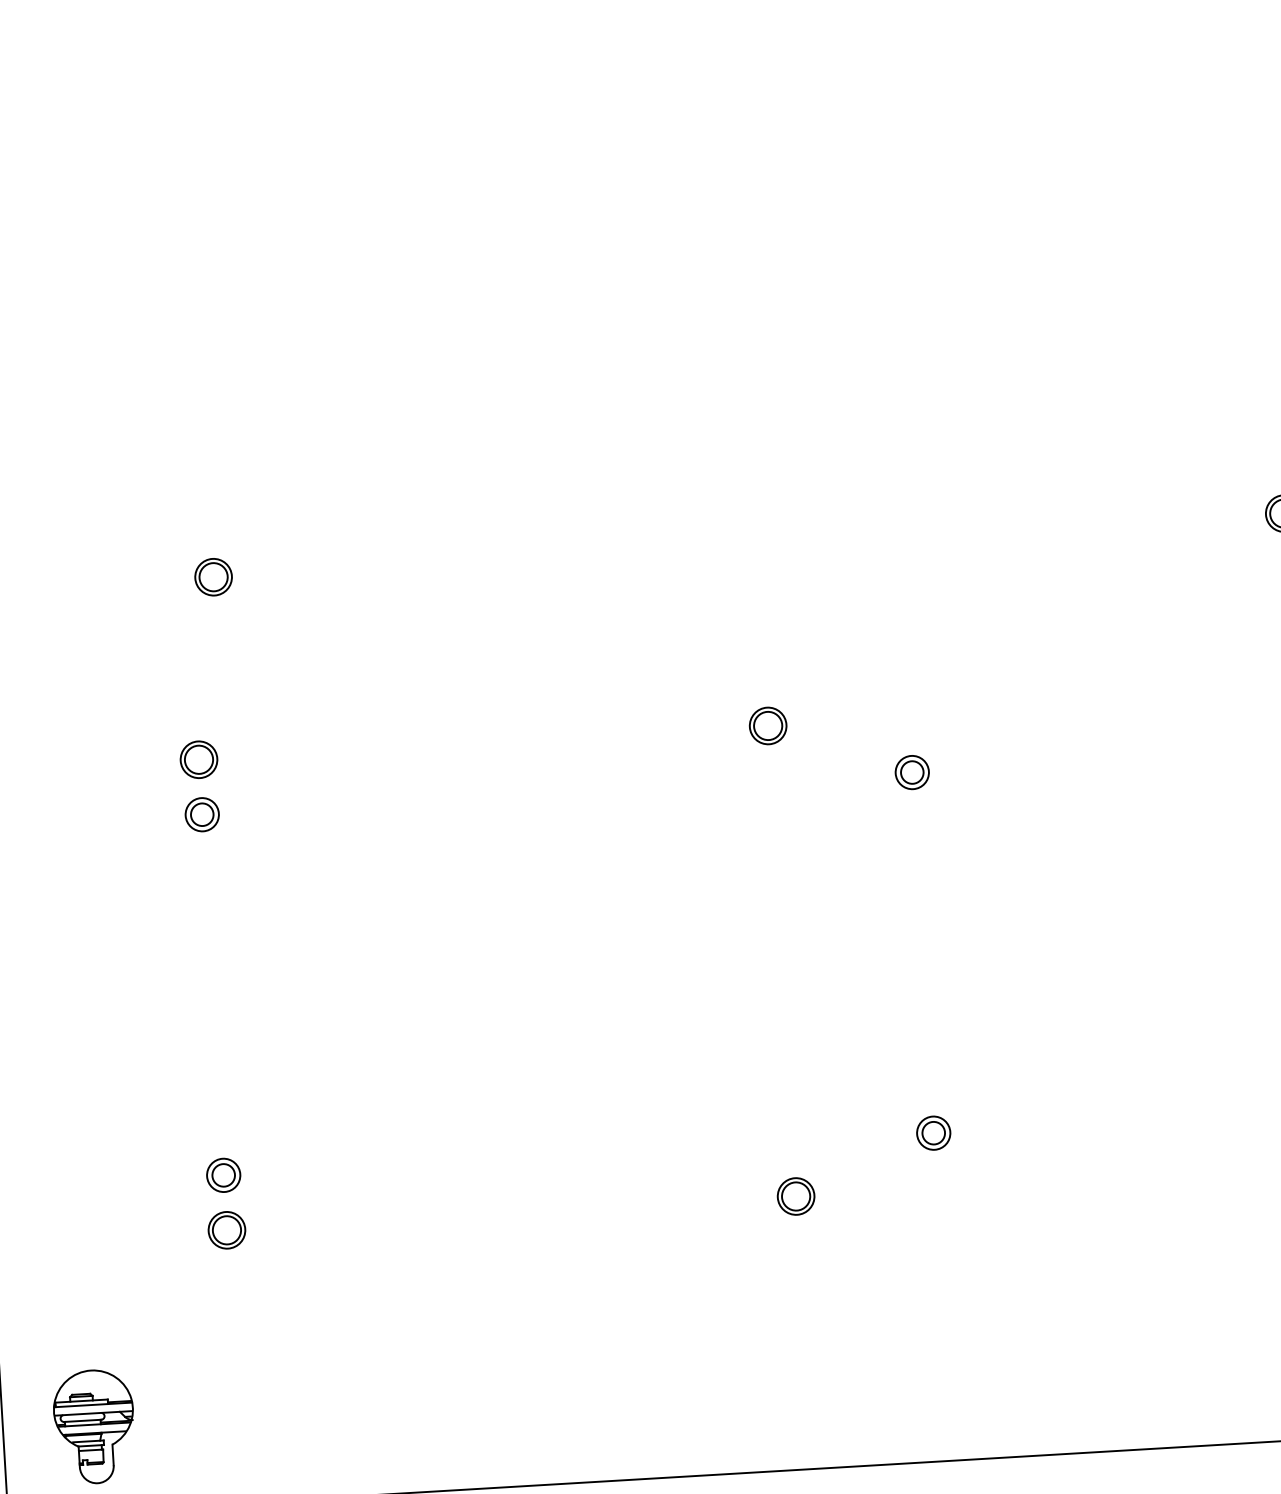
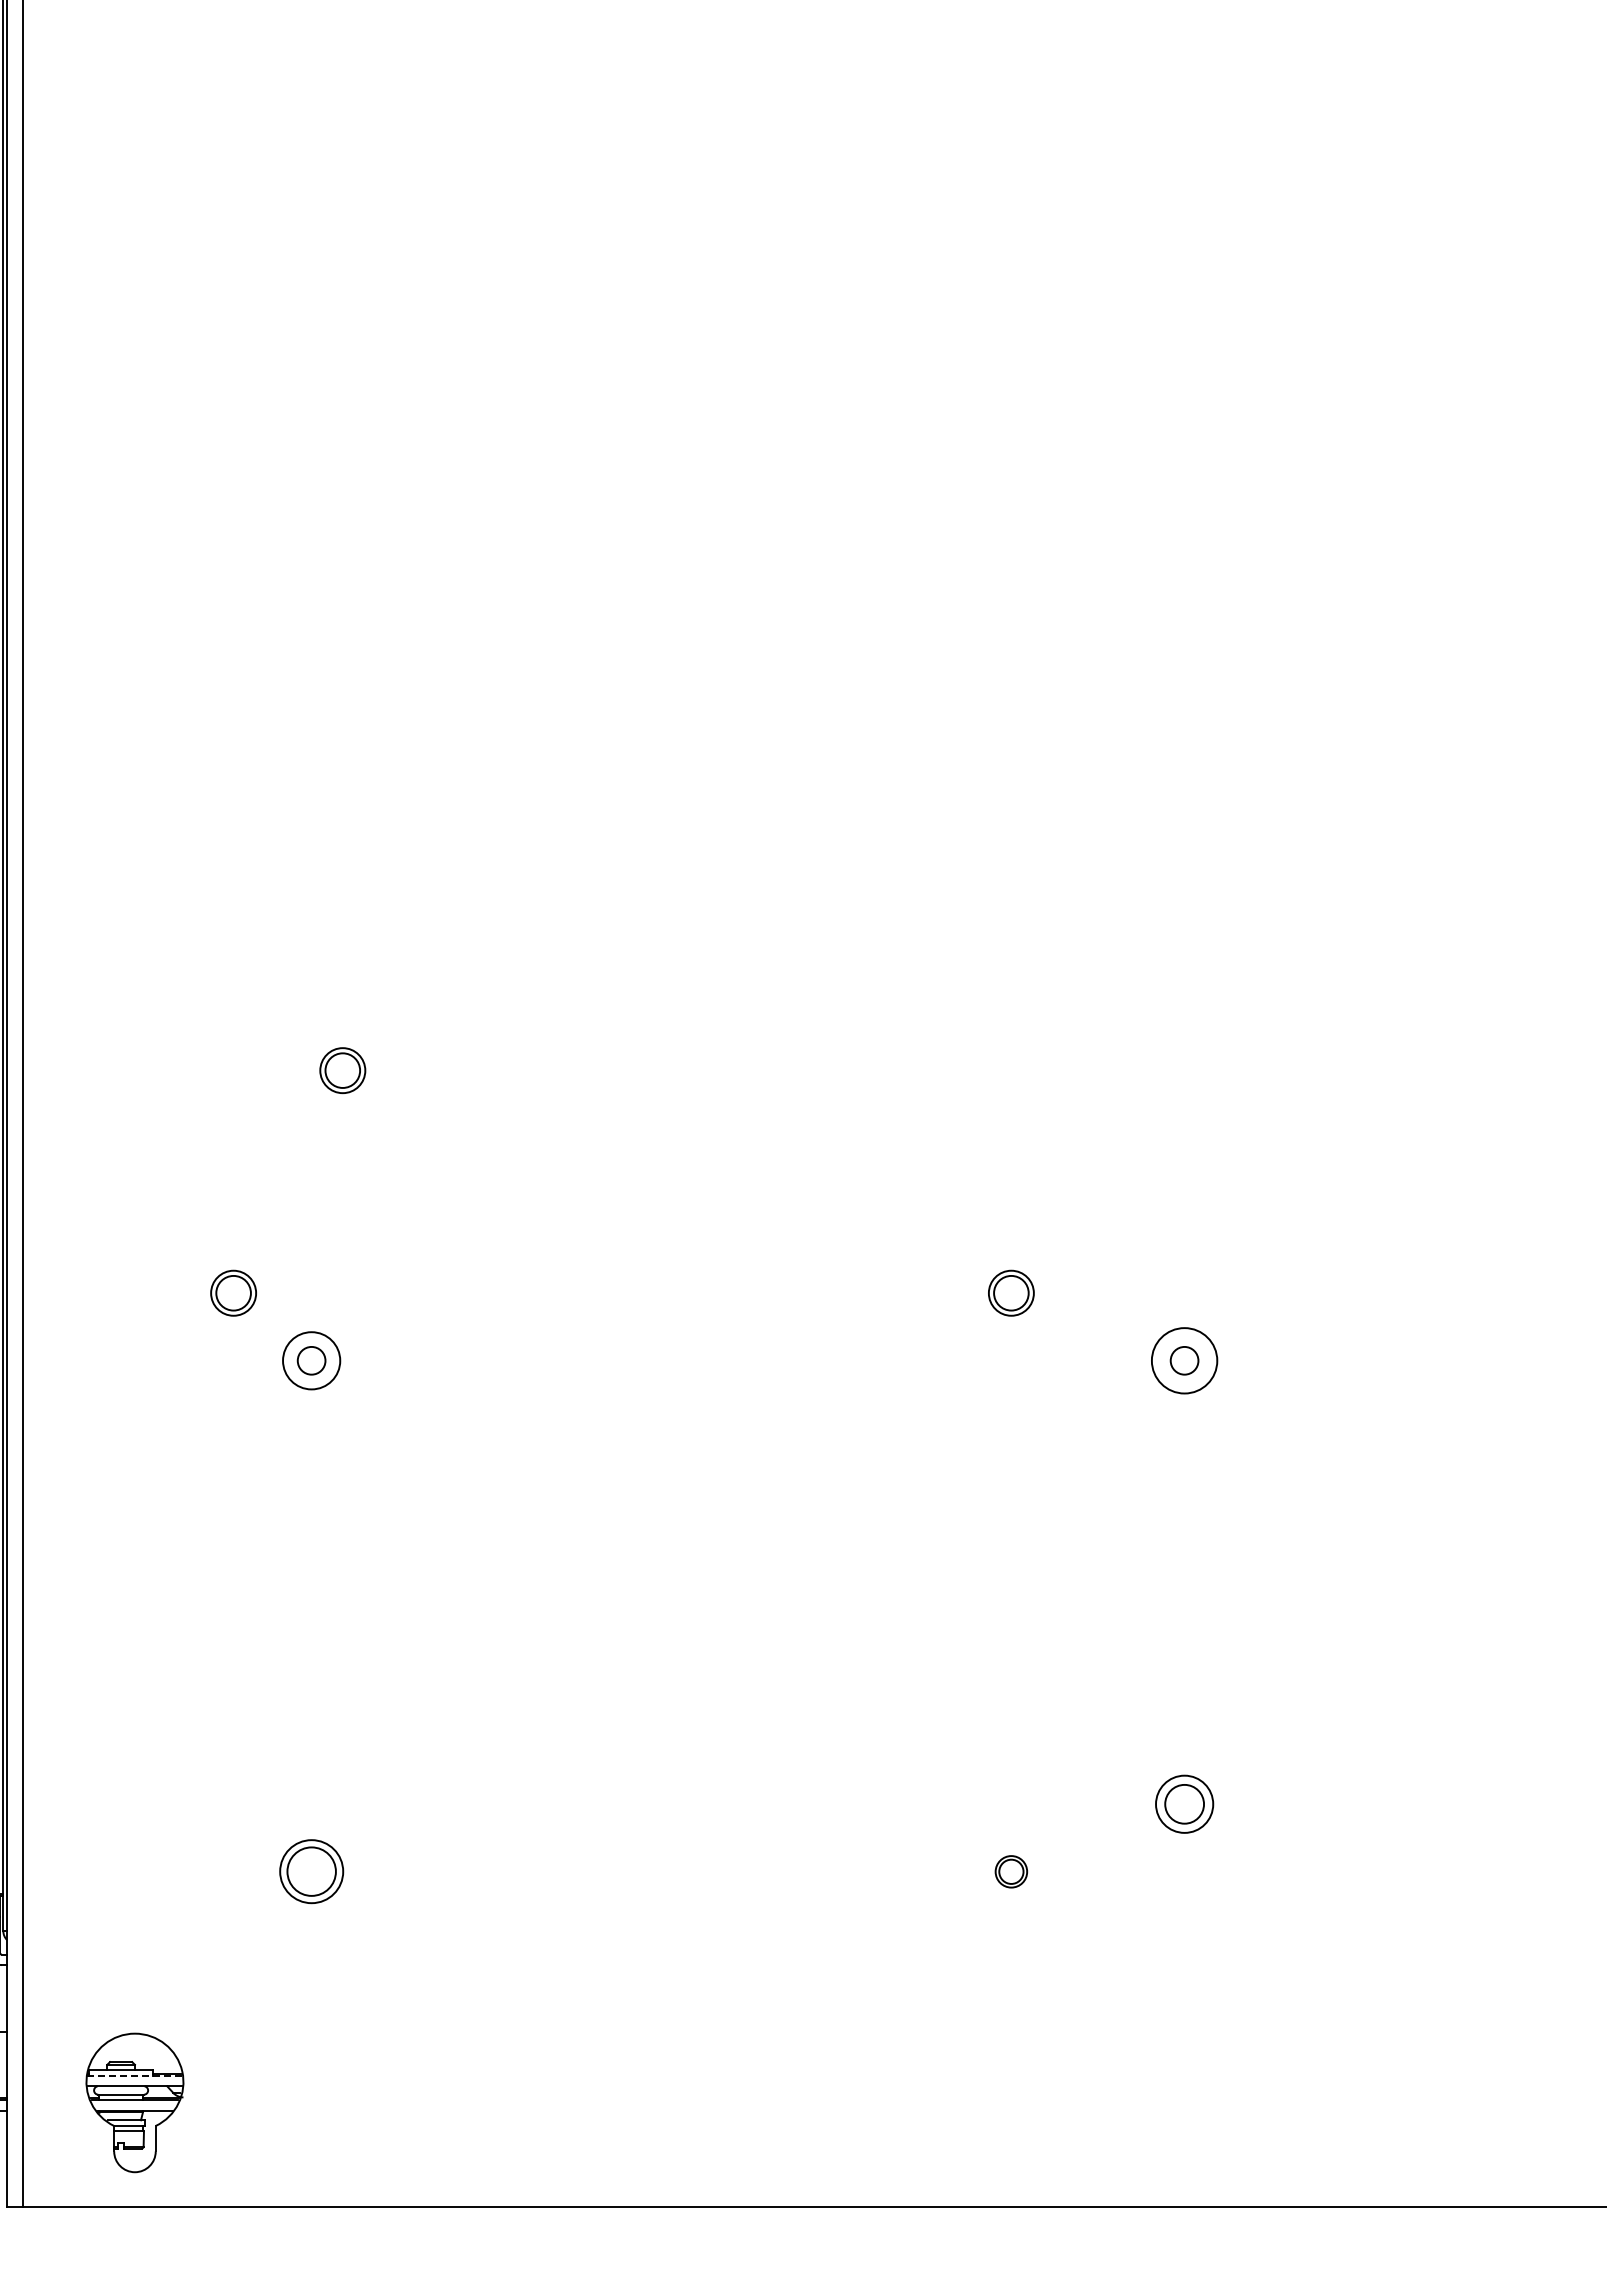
part: (198, 759) -> (233, 1292), moved
circle: (912, 772) -> (1184, 1360), size x1.6
circle: (202, 814) -> (311, 1360), size x1.4
part: (933, 1132) -> (1184, 1803), size x1.4
part: (223, 1174) -> (311, 1803), removed
part: (796, 1196) -> (1011, 1871), size x0.7
part: (226, 1230) -> (311, 1871), size x1.4
line: (92, 1404) -> (134, 2075), solid -> dashed

